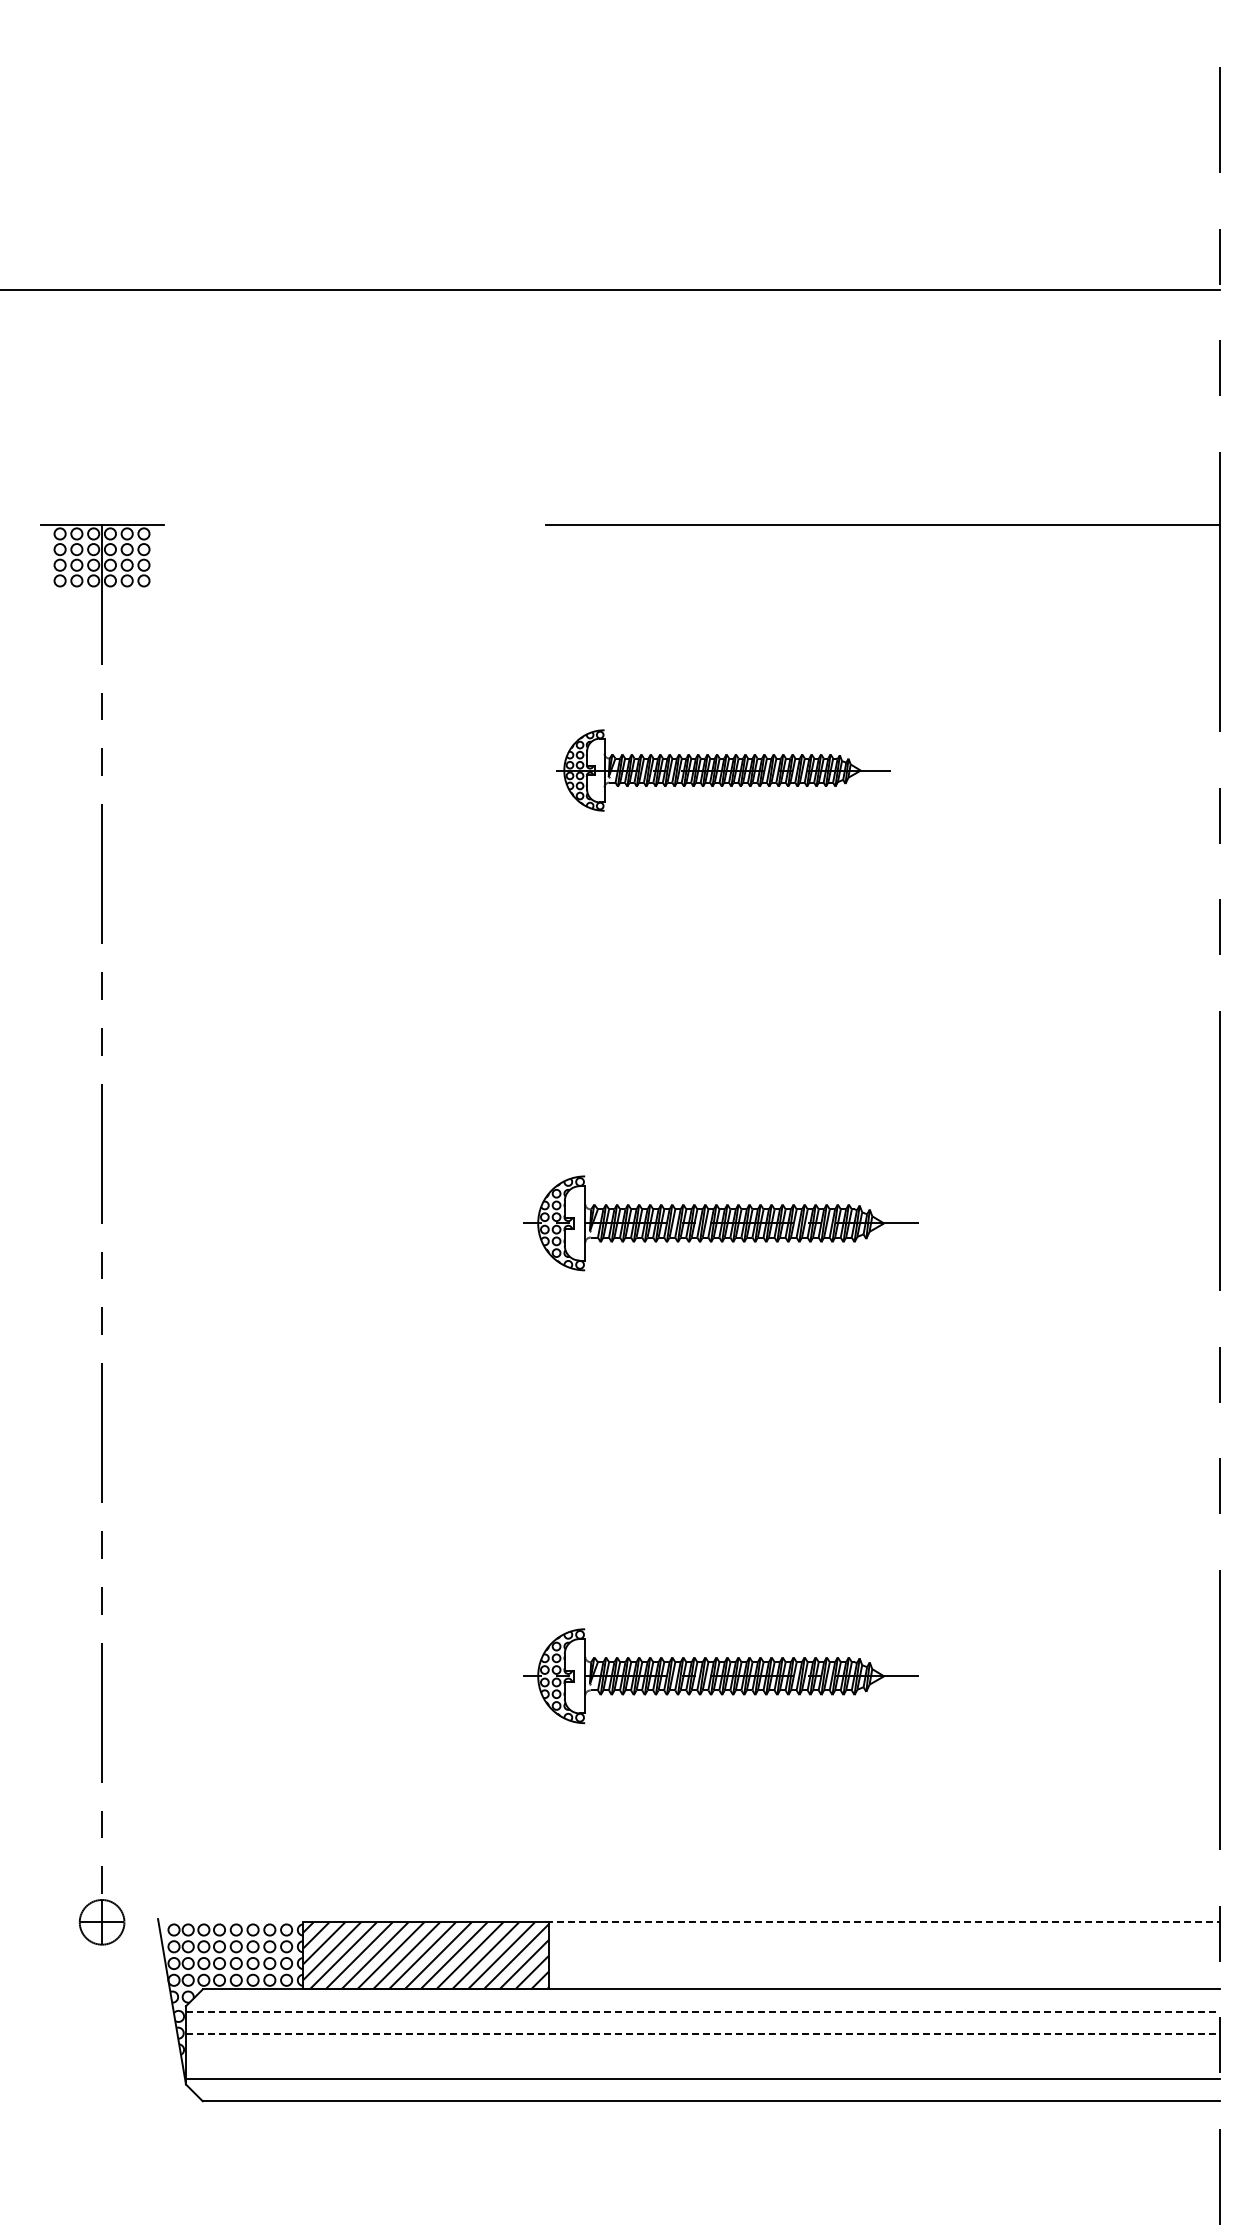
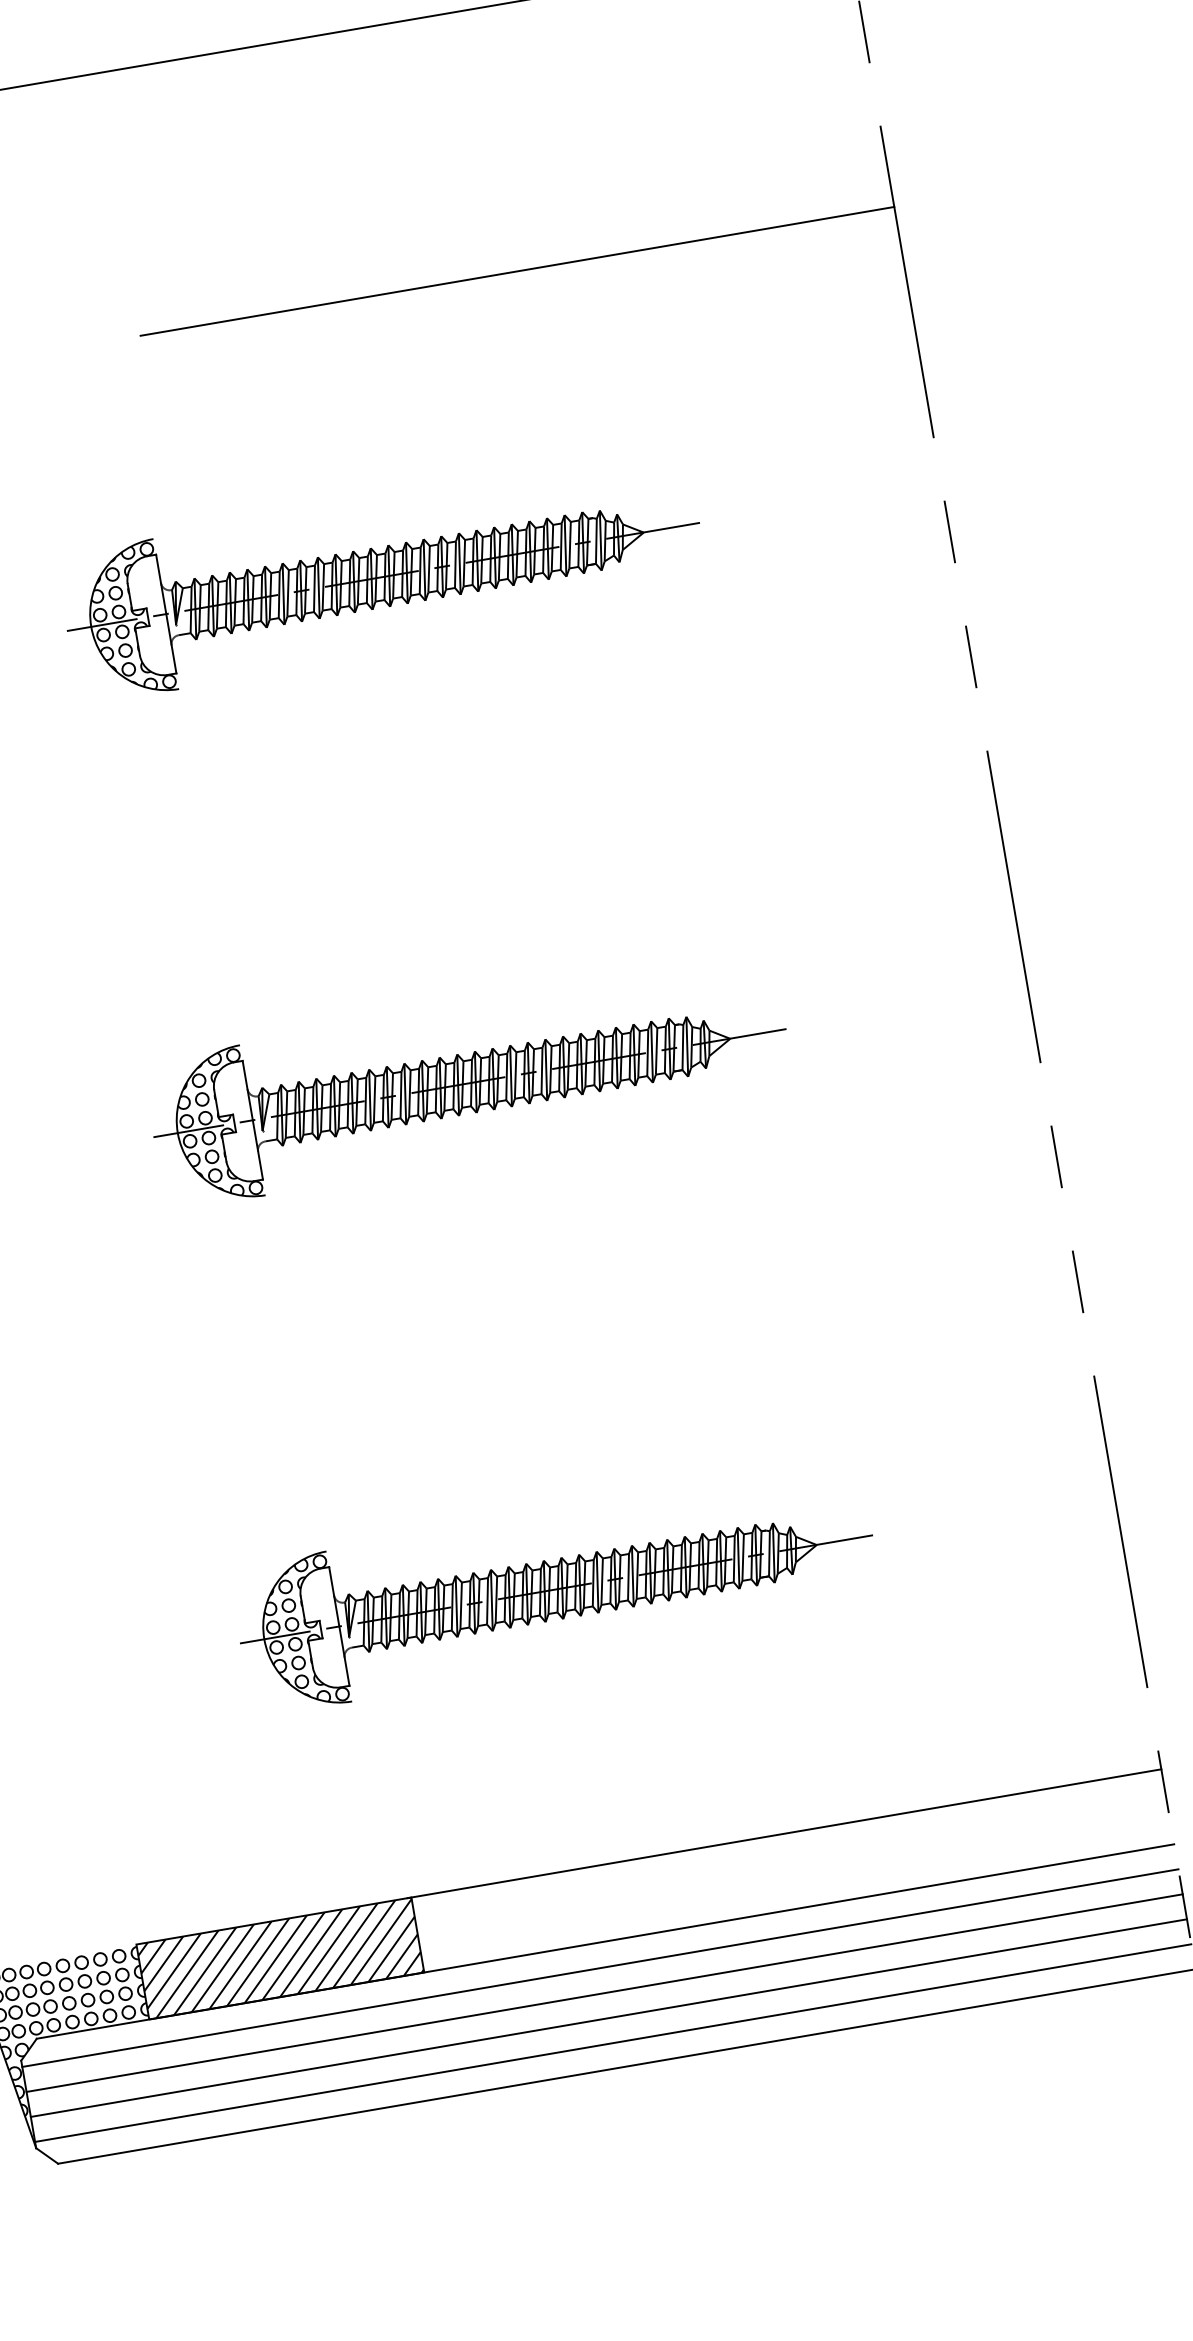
part: (720, 770) -> (382, 577), size x1.67
part: (720, 1223) -> (469, 1083), size x1.43
part: (720, 1676) -> (555, 1589), size x1.43
line: (883, 1922) -> (785, 1833), dashed -> solid
line: (703, 2011) -> (600, 1967), dashed -> solid
line: (703, 2034) -> (605, 1993), dashed -> solid
line: (702, 2056) -> (608, 2018), added

